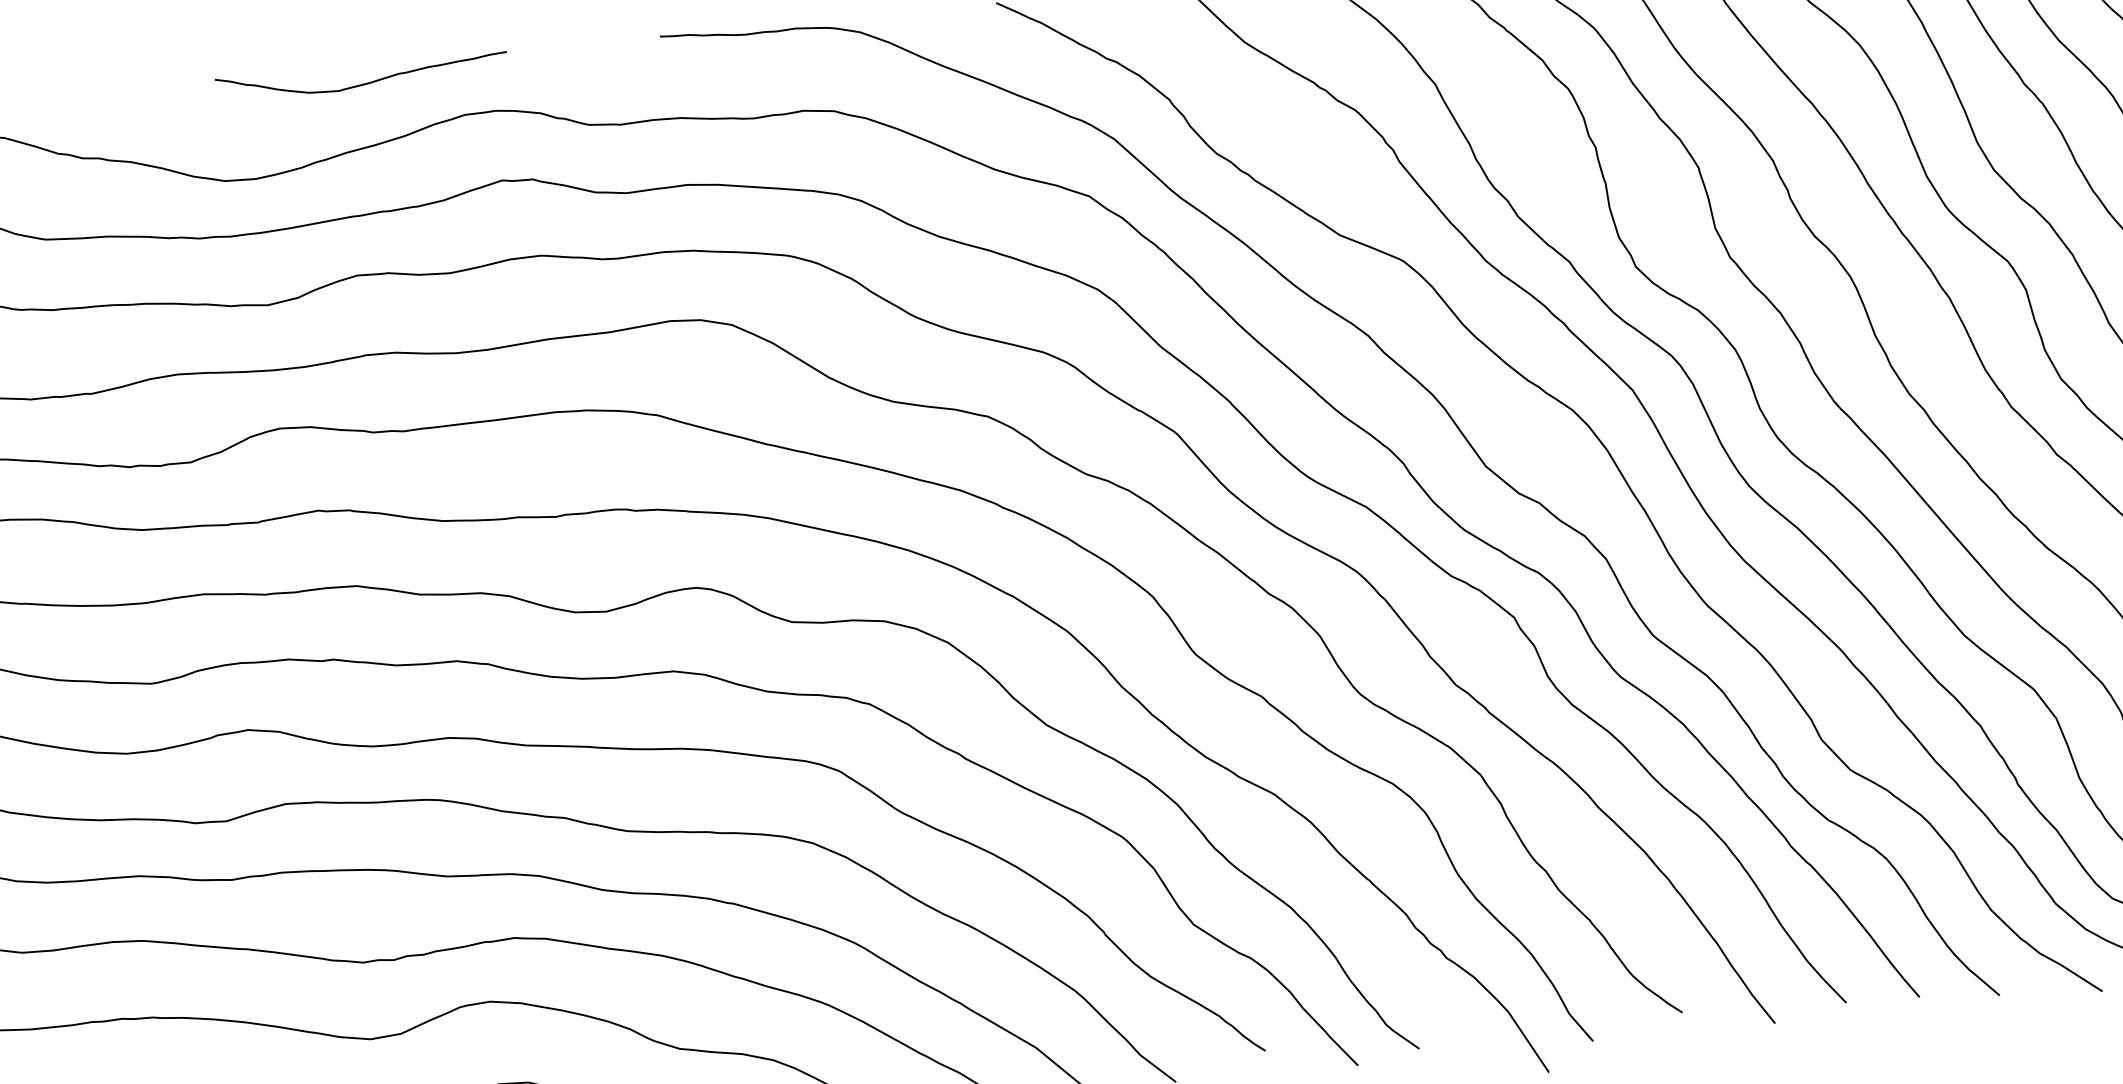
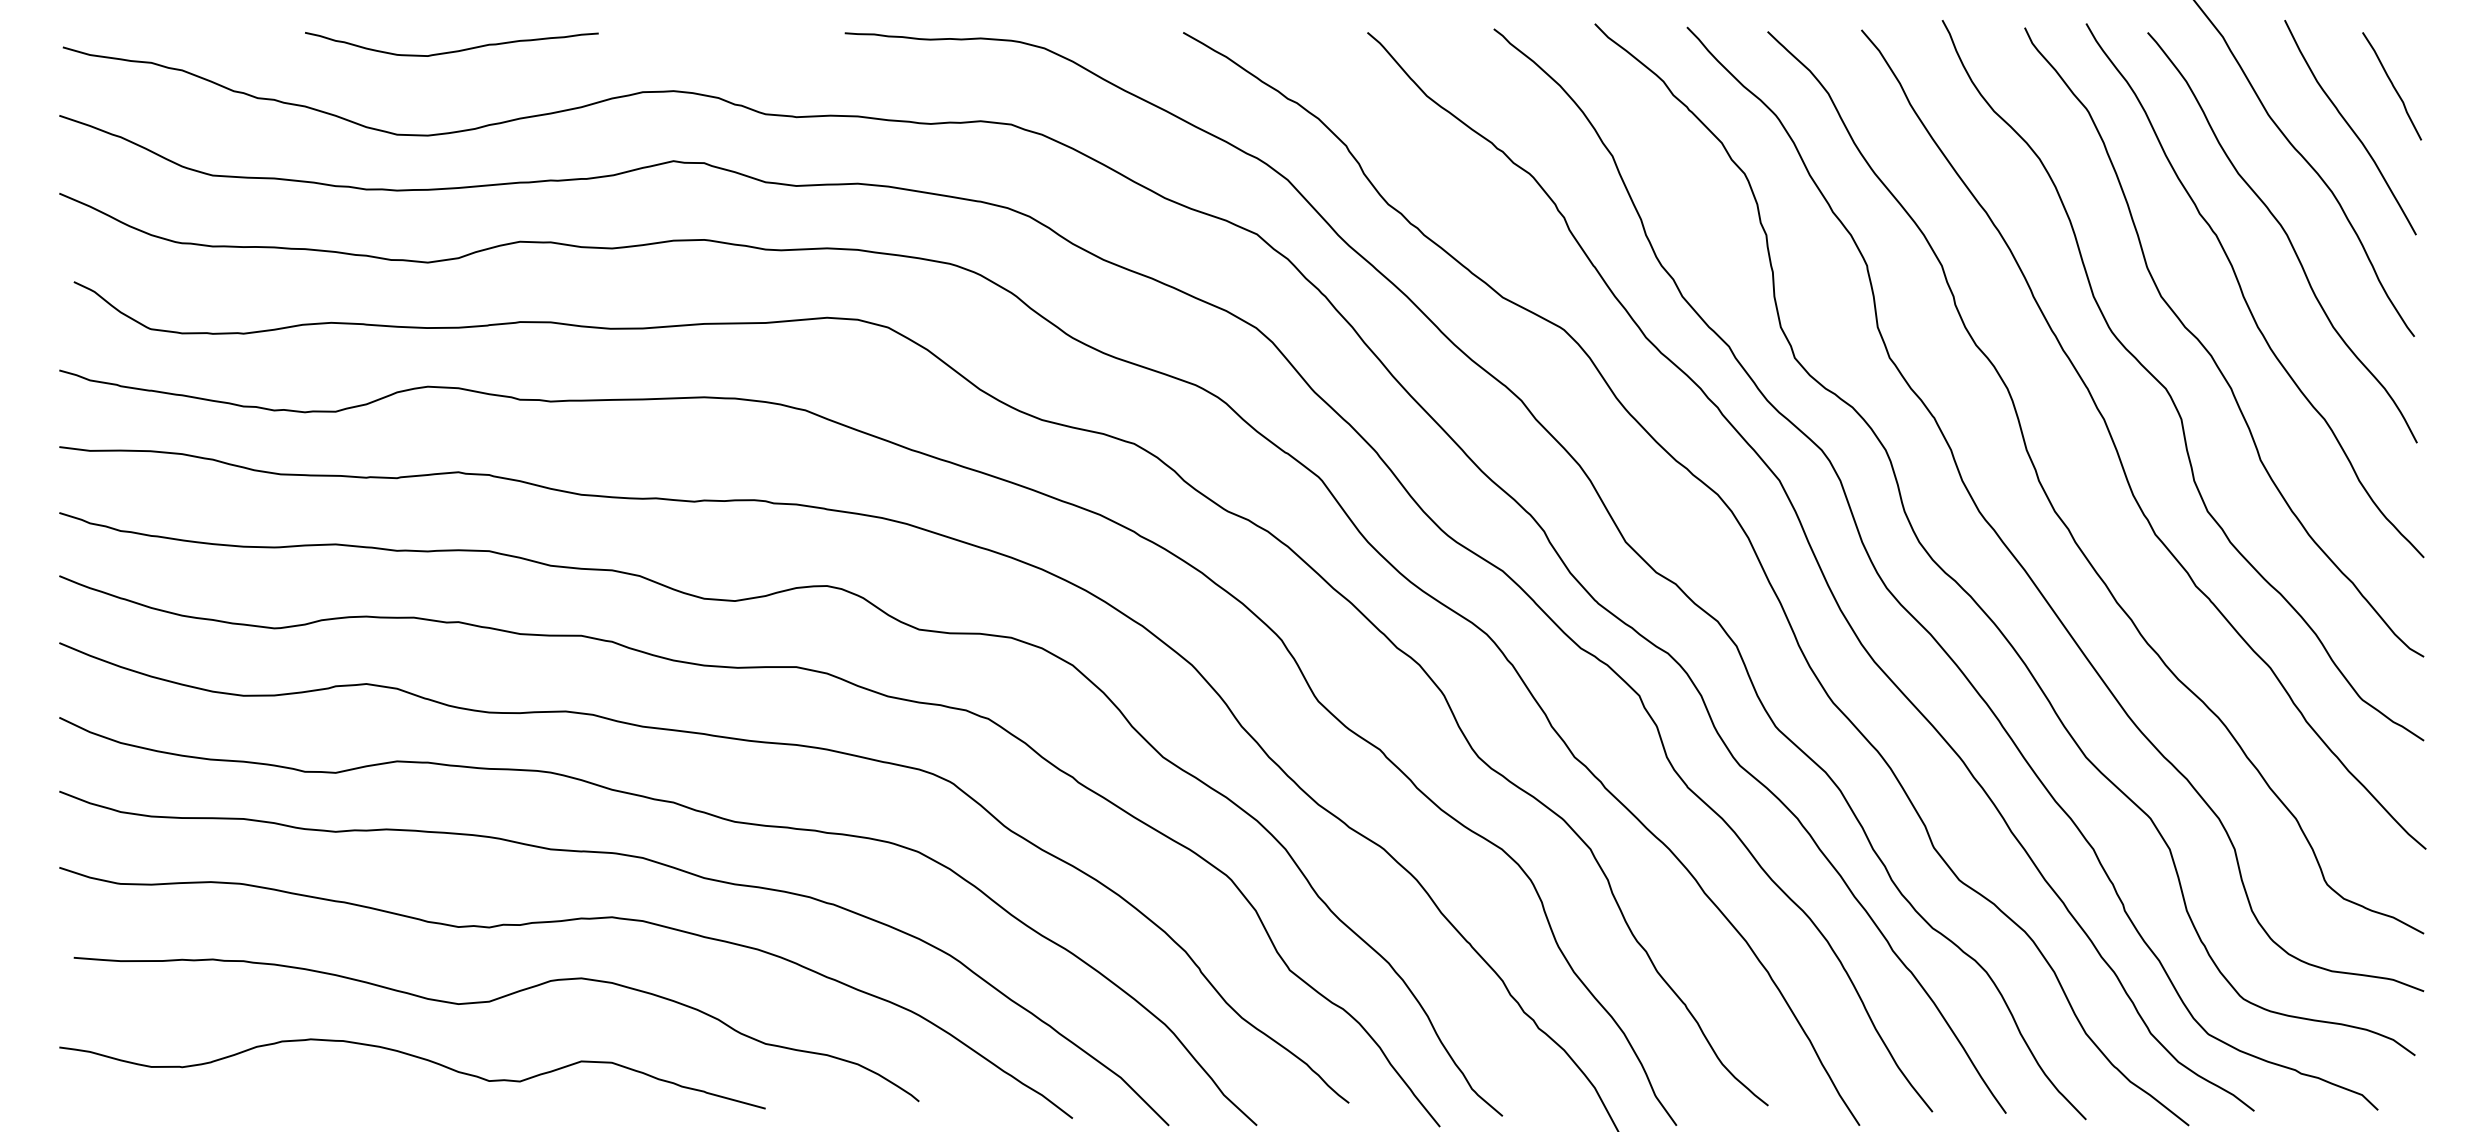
curve: (365, 82) -> (454, 50), moved

